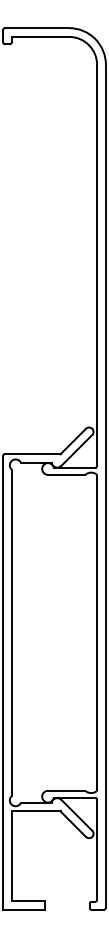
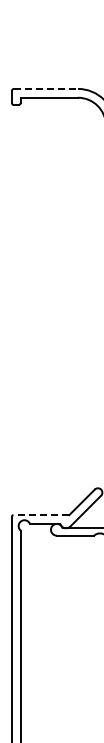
line: (37, 28) -> (46, 89), solid -> dashed
line: (32, 454) -> (41, 515), solid -> dashed

